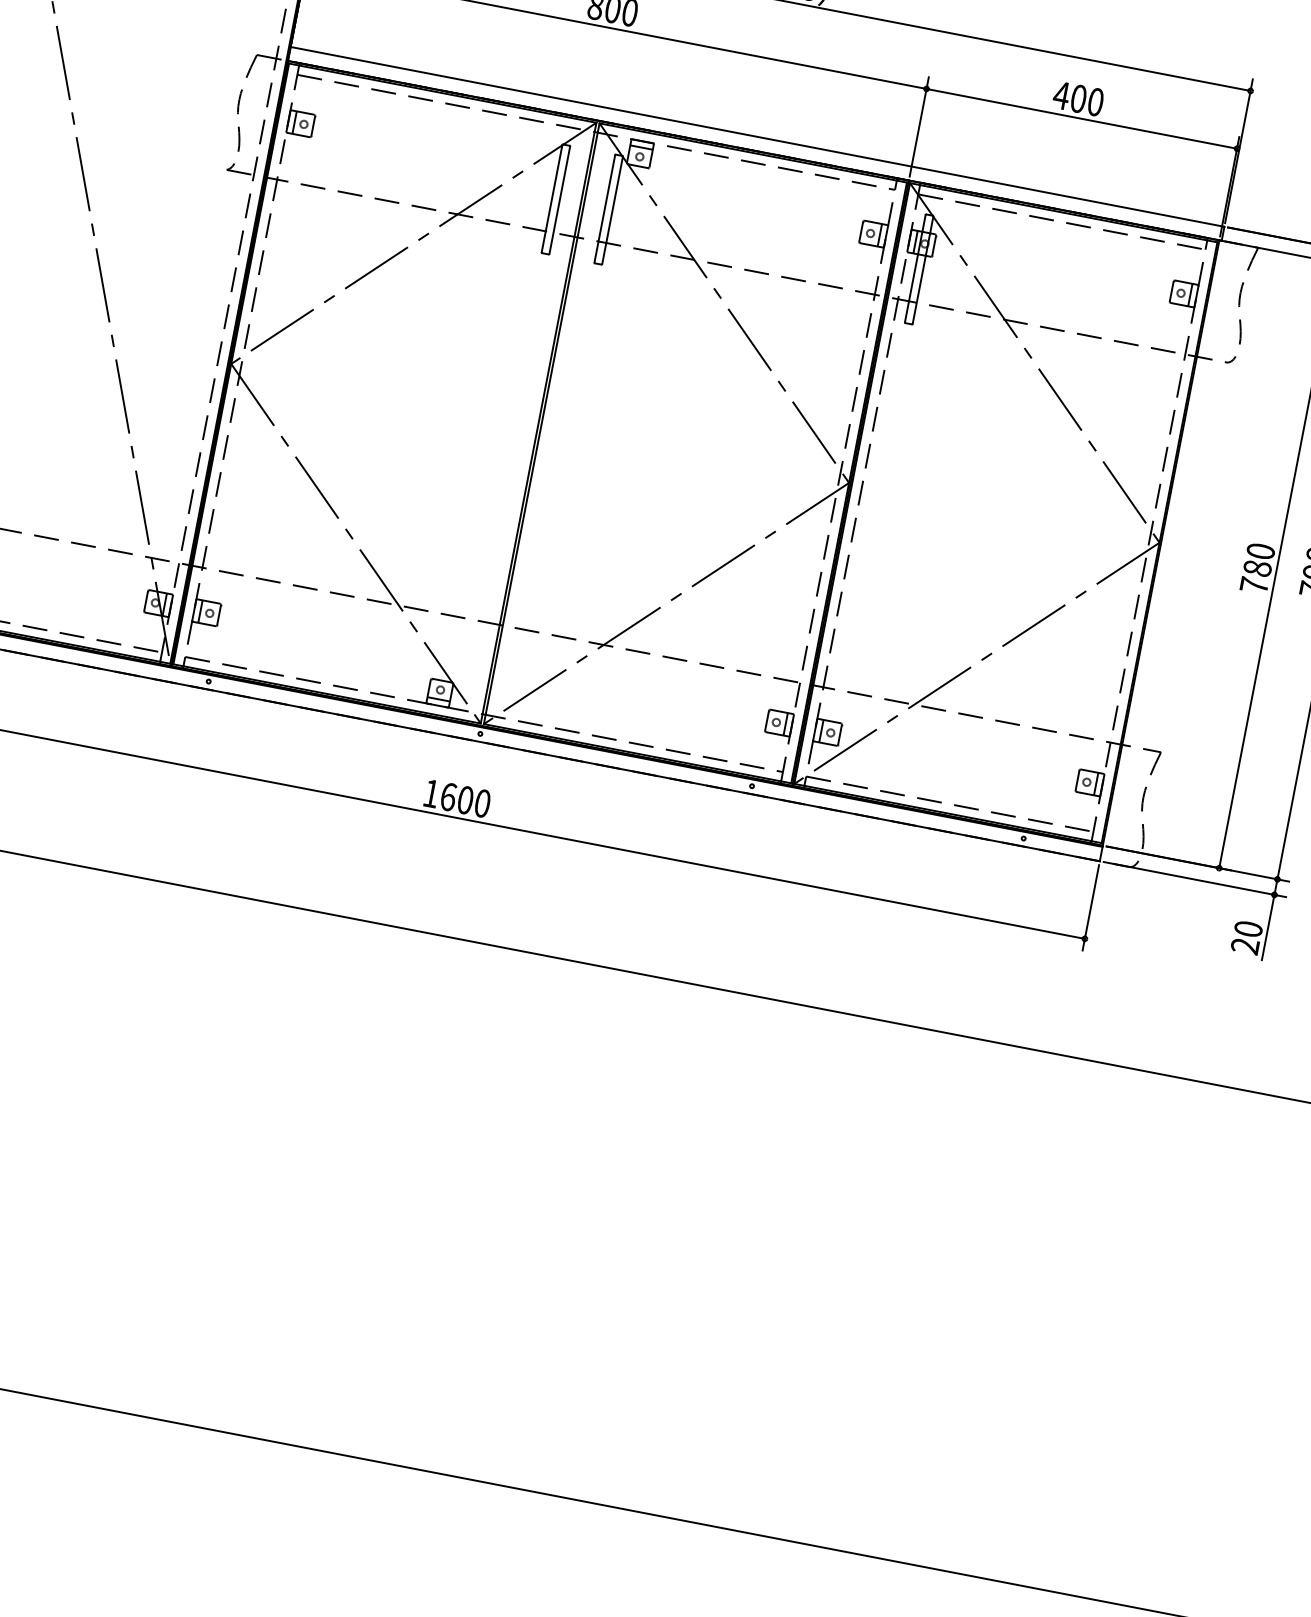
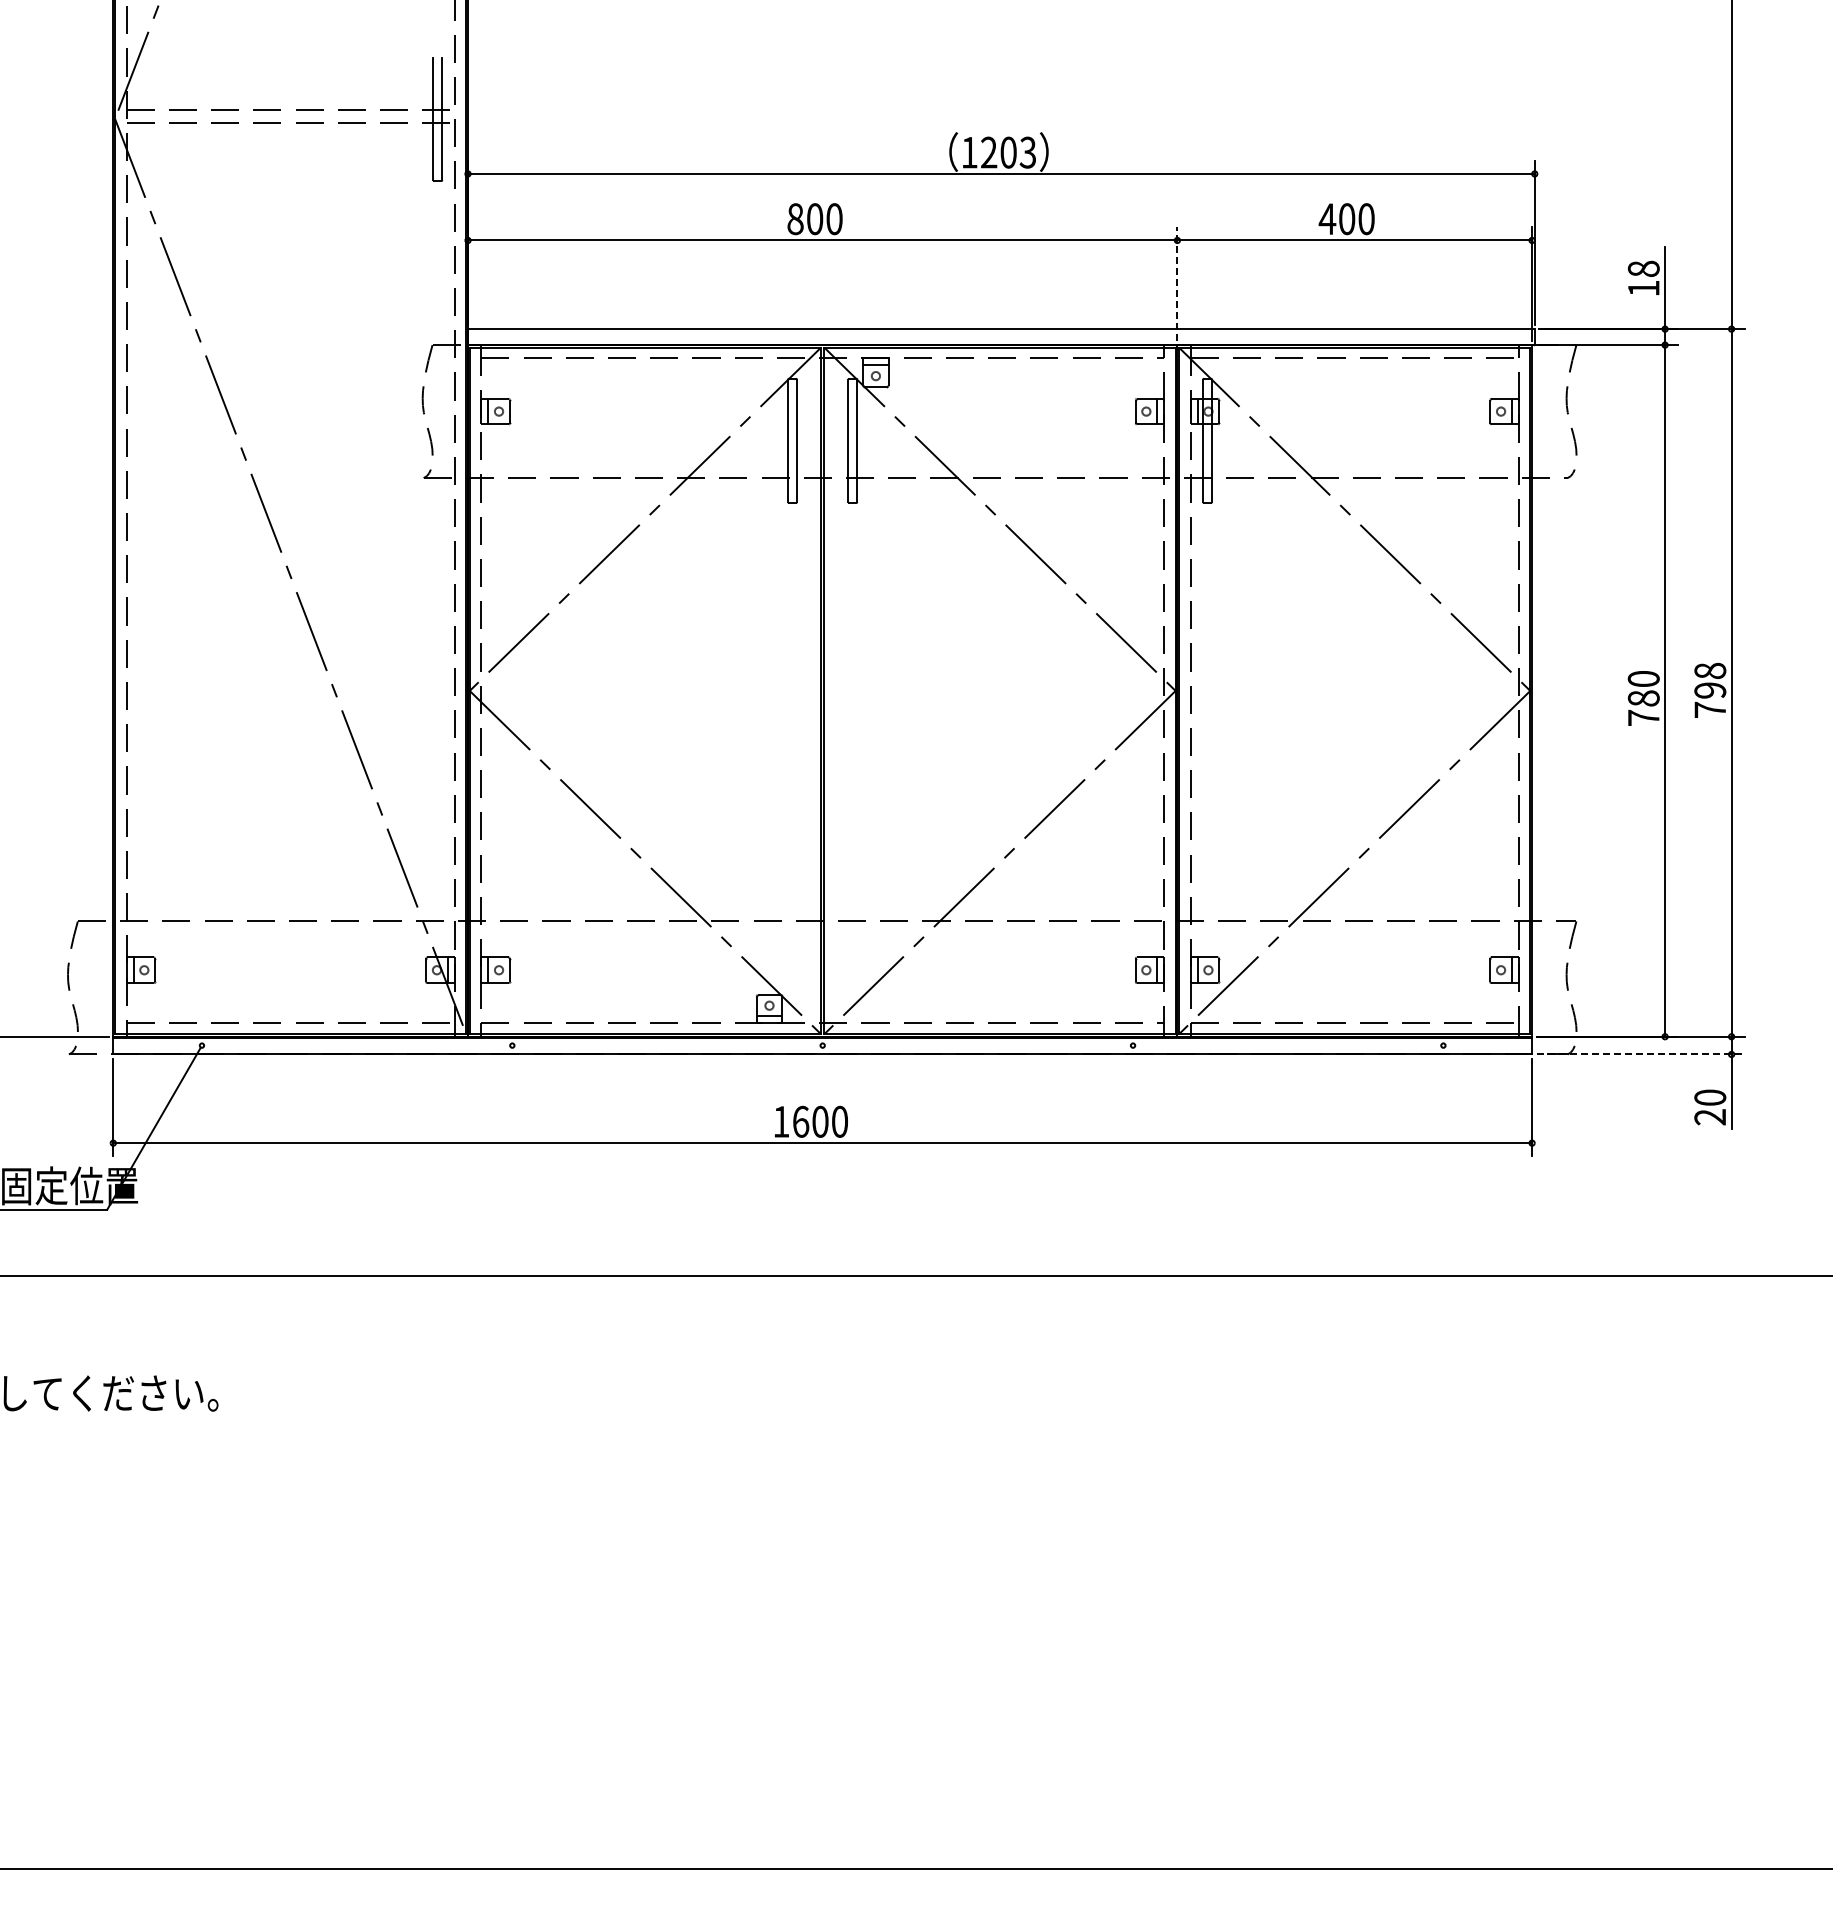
line: (919, 126) -> (1177, 283), solid -> dashed
line: (1195, 879) -> (1641, 1054), solid -> dashed

